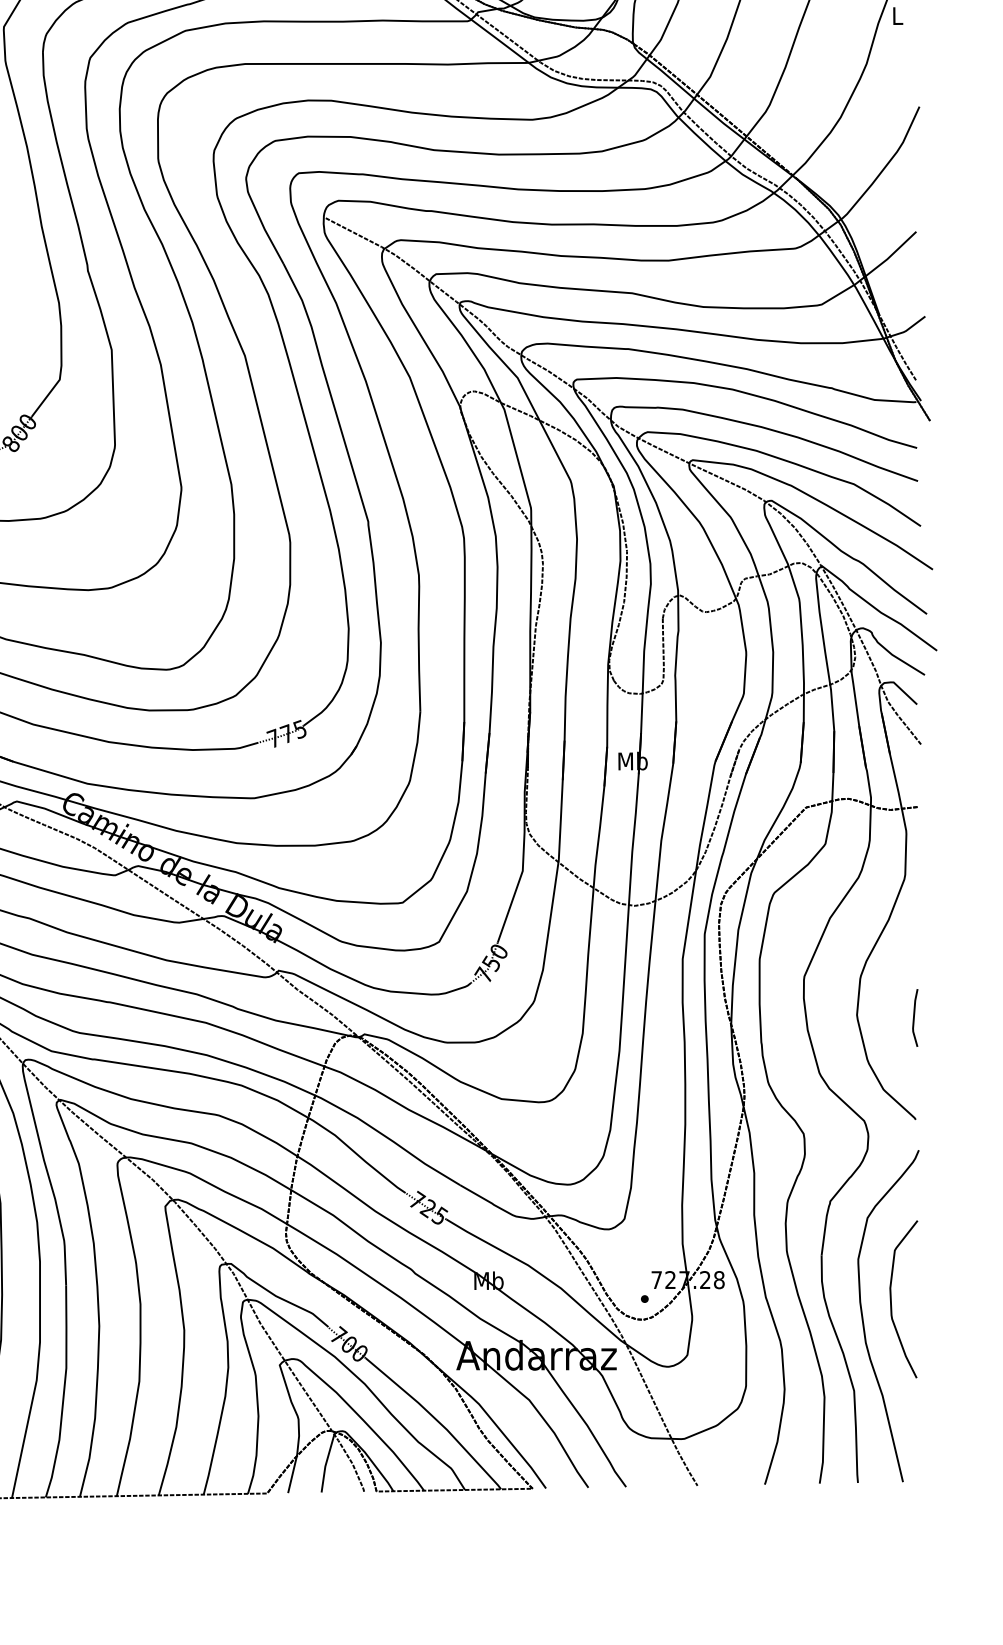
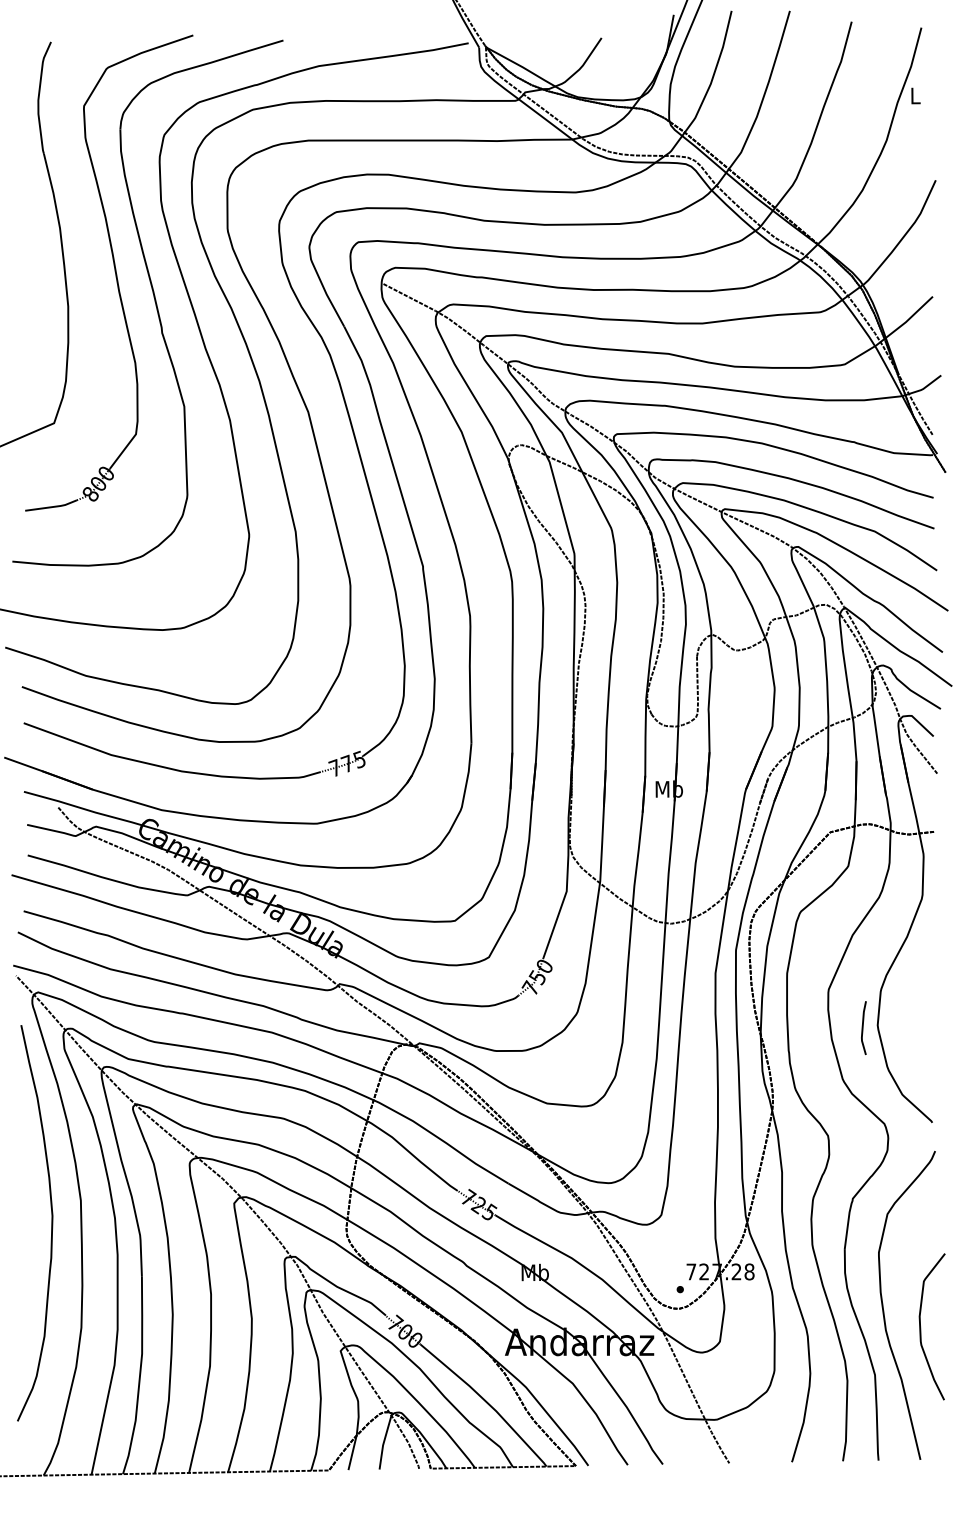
line: (914, 1018) -> (863, 1028), moved
curve: (892, 1300) -> (921, 1327), moved

